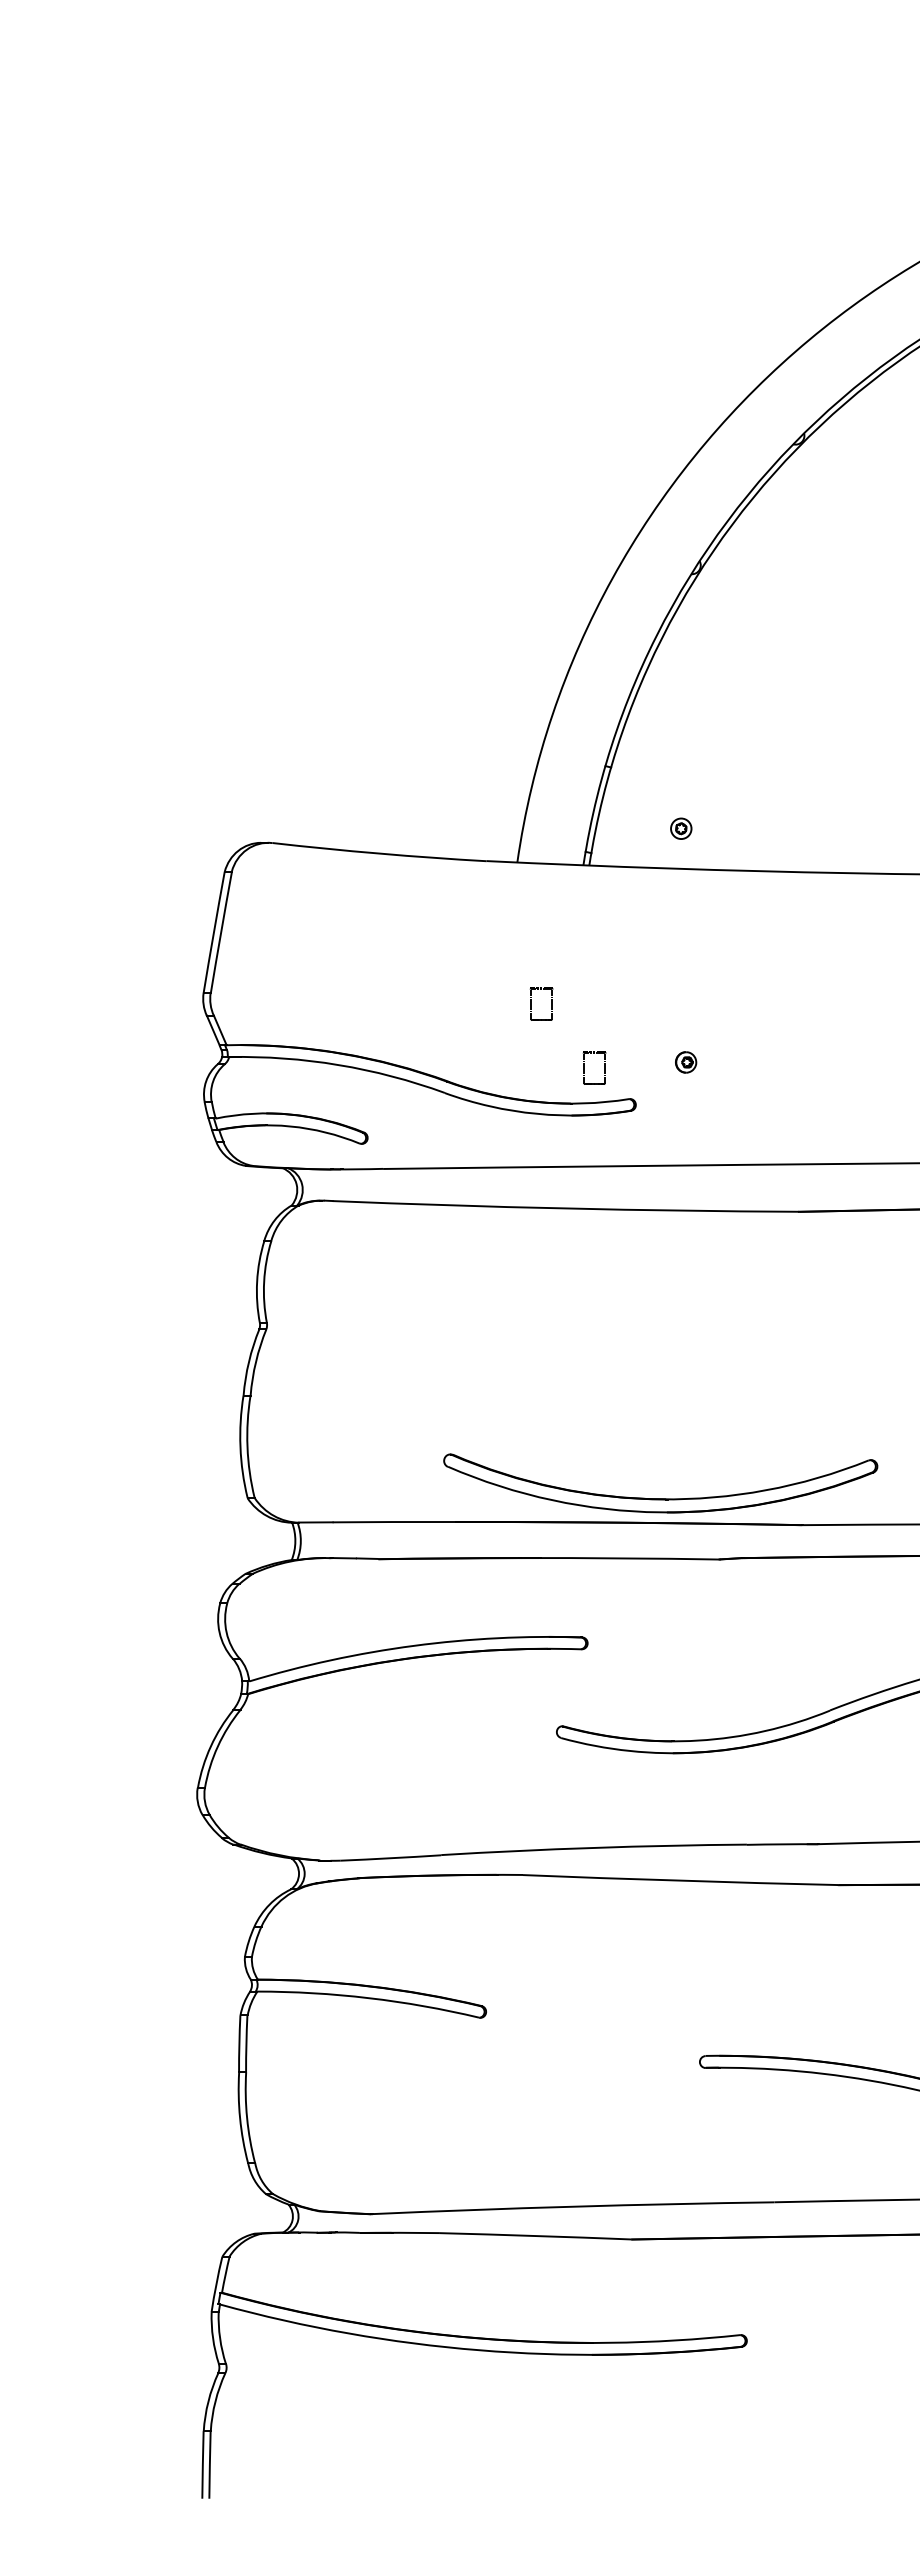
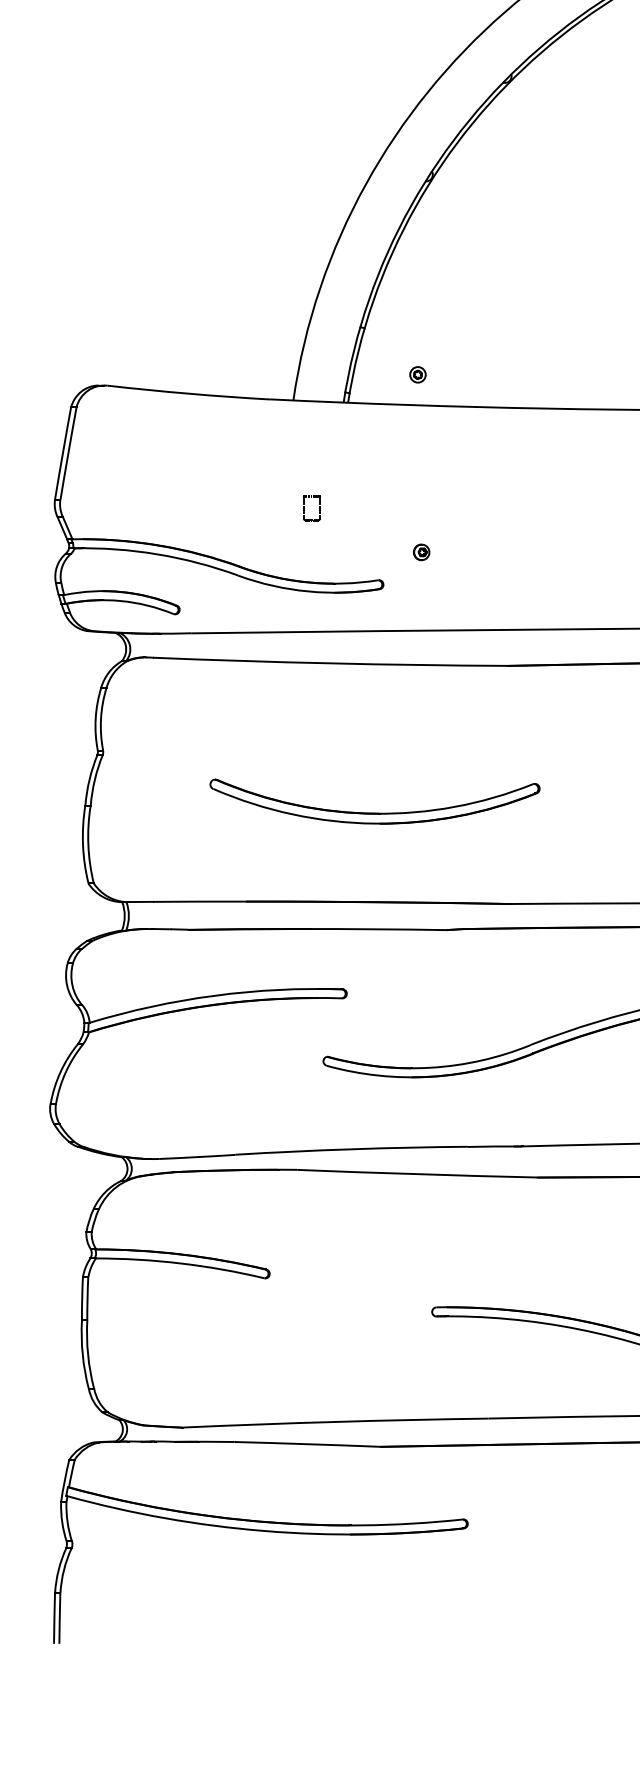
part: (584, 1067) -> (344, 556), removed
part: (660, 1498) -> (374, 813), moved

